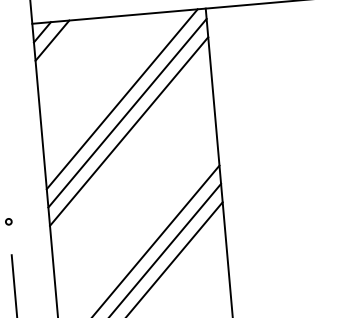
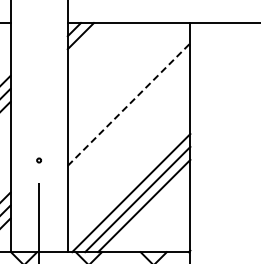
line: (121, 99) -> (125, 81), removed
line: (126, 113) -> (128, 91), removed
line: (129, 131) -> (129, 104), solid -> dashed

